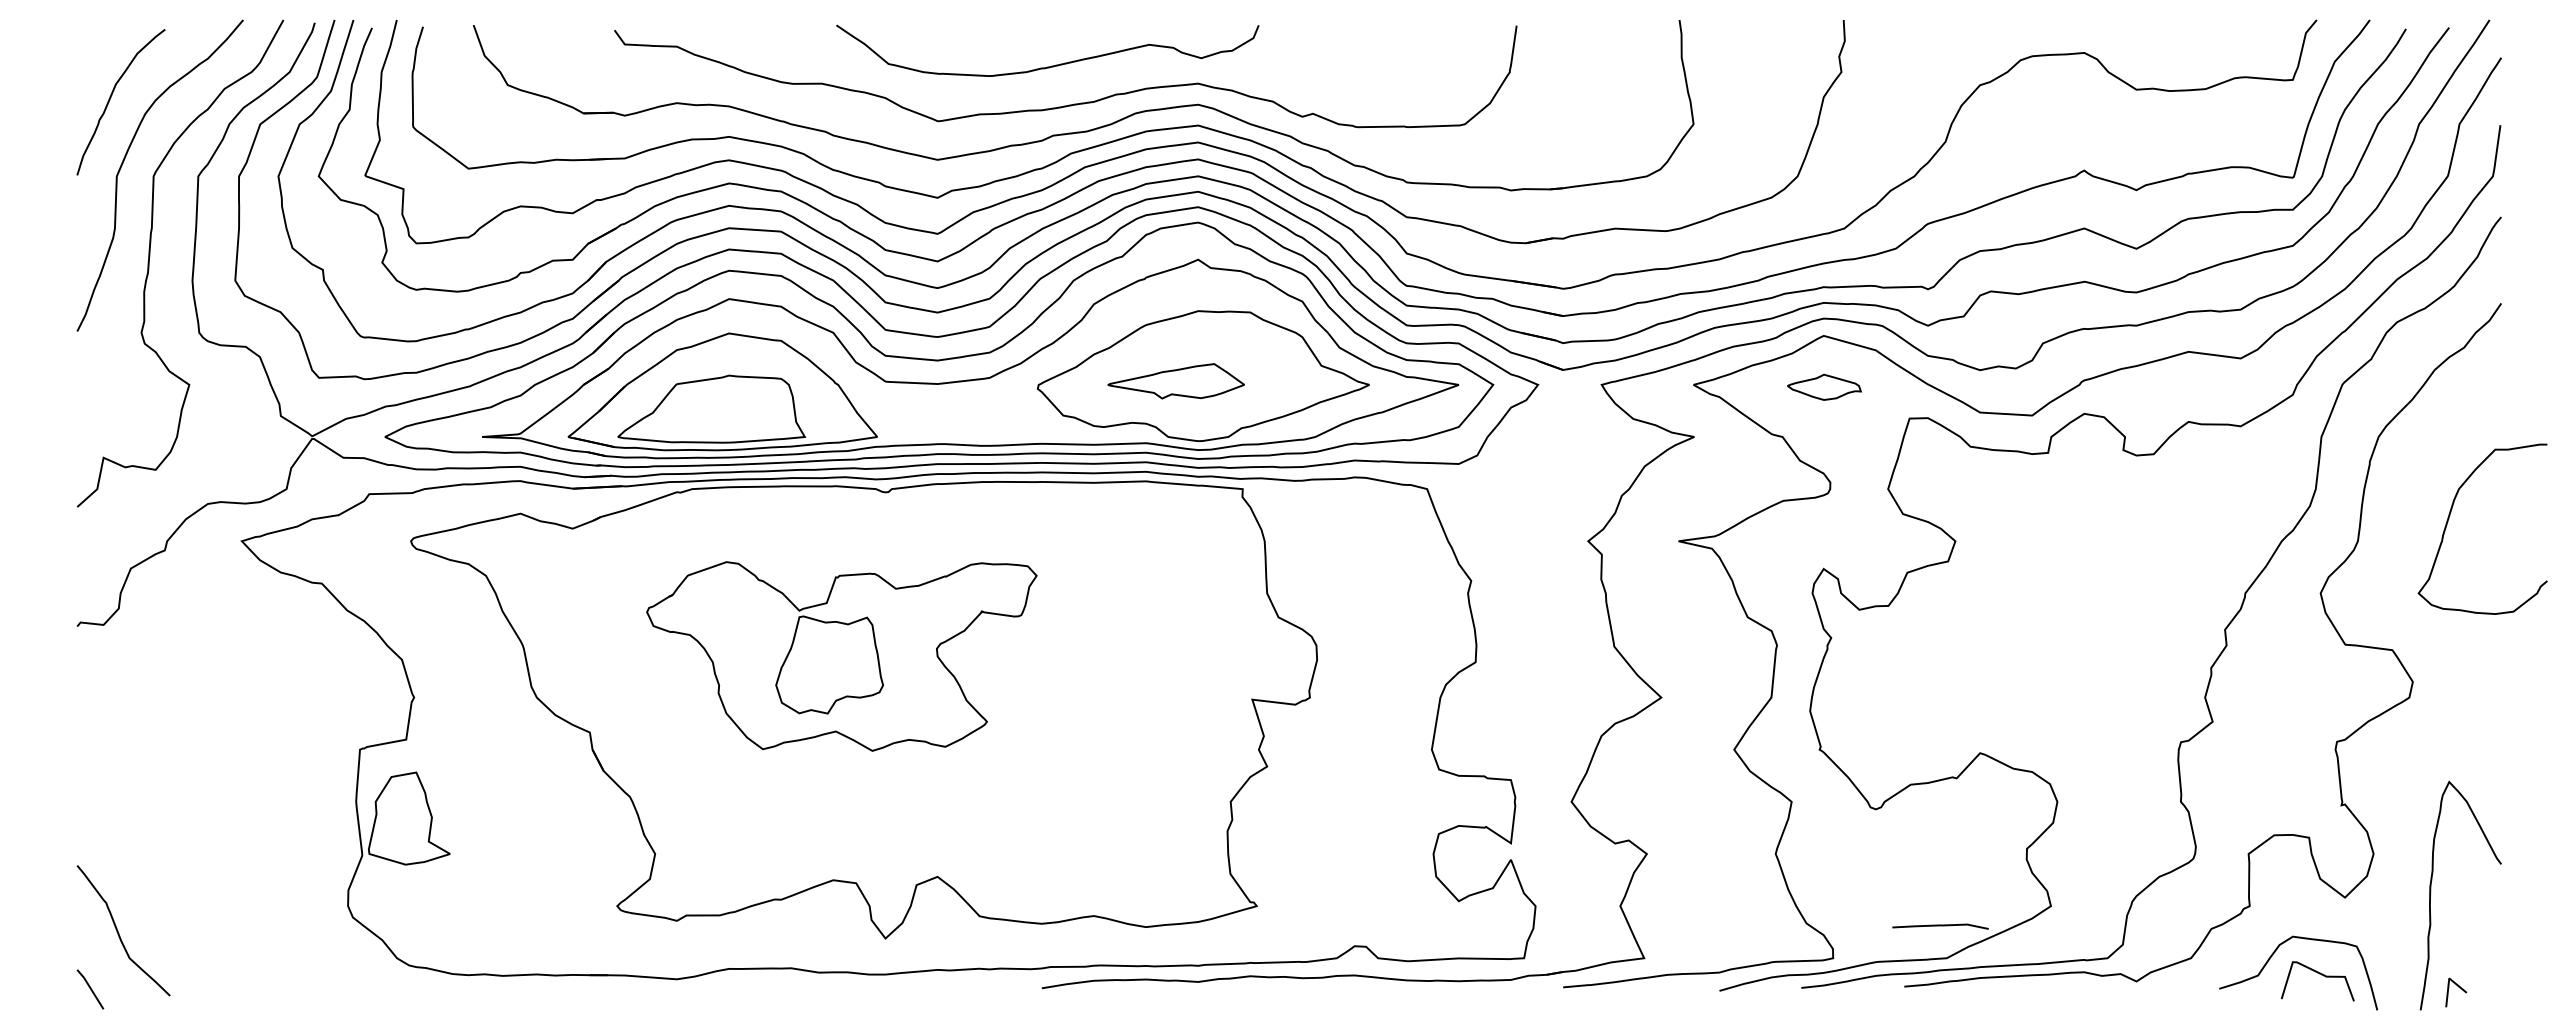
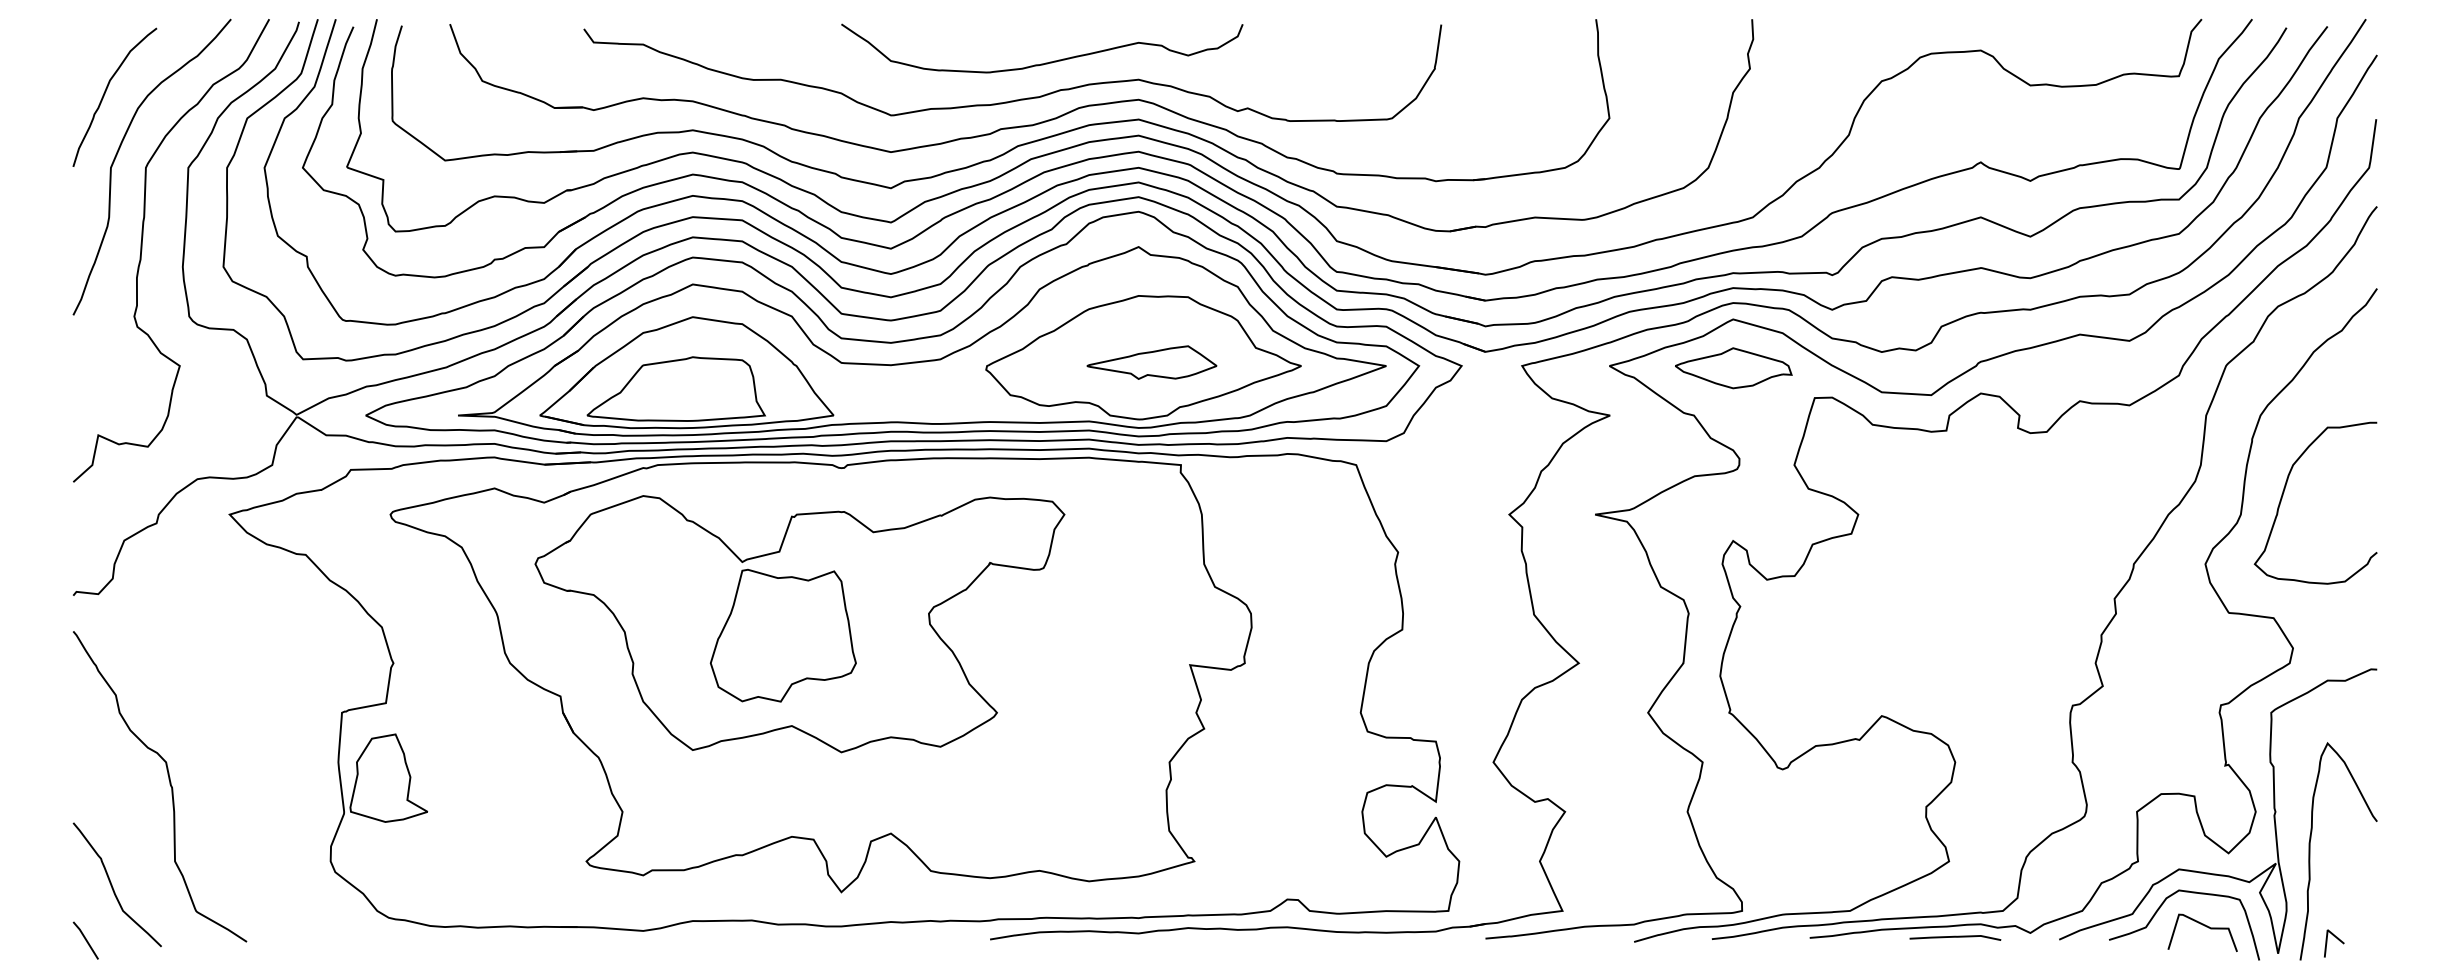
curve: (1051, 65) -> (1045, 62), moved
part: (1175, 381) -> (1151, 362), moved
part: (1824, 387) -> (1733, 368), size x1.67
curve: (2449, 518) -> (2284, 493), moved
part: (841, 656) -> (799, 624), size x1.43
curve: (178, 825) -> (169, 784), added
curve: (2392, 851) -> (2273, 809), added
curve: (1940, 926) -> (1955, 937), moved

